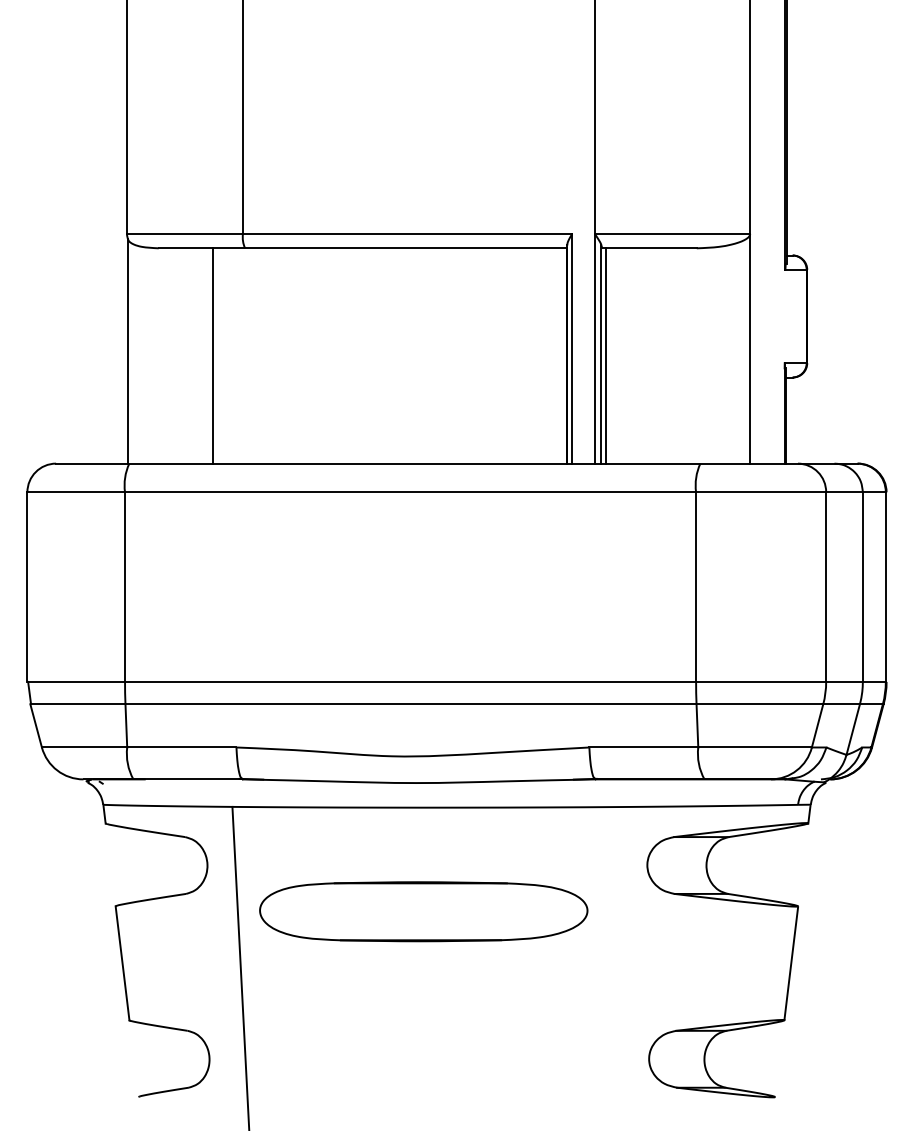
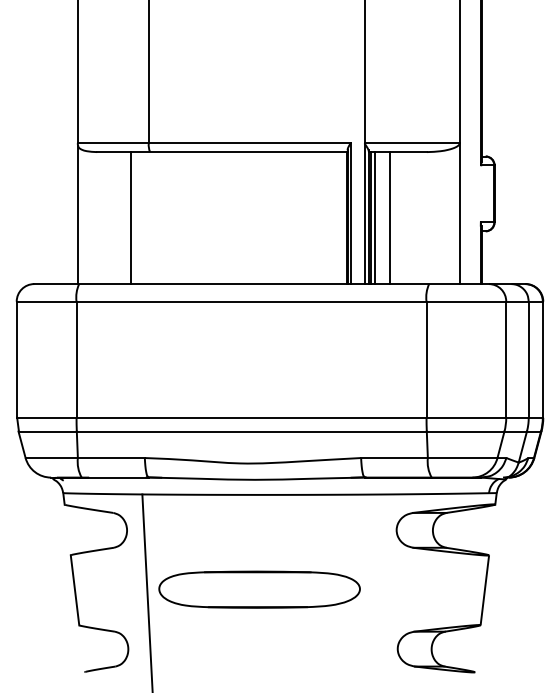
line: (612, 356) -> (375, 218), added
line: (637, 356) -> (390, 218), added
part: (423, 911) -> (259, 589), moved

